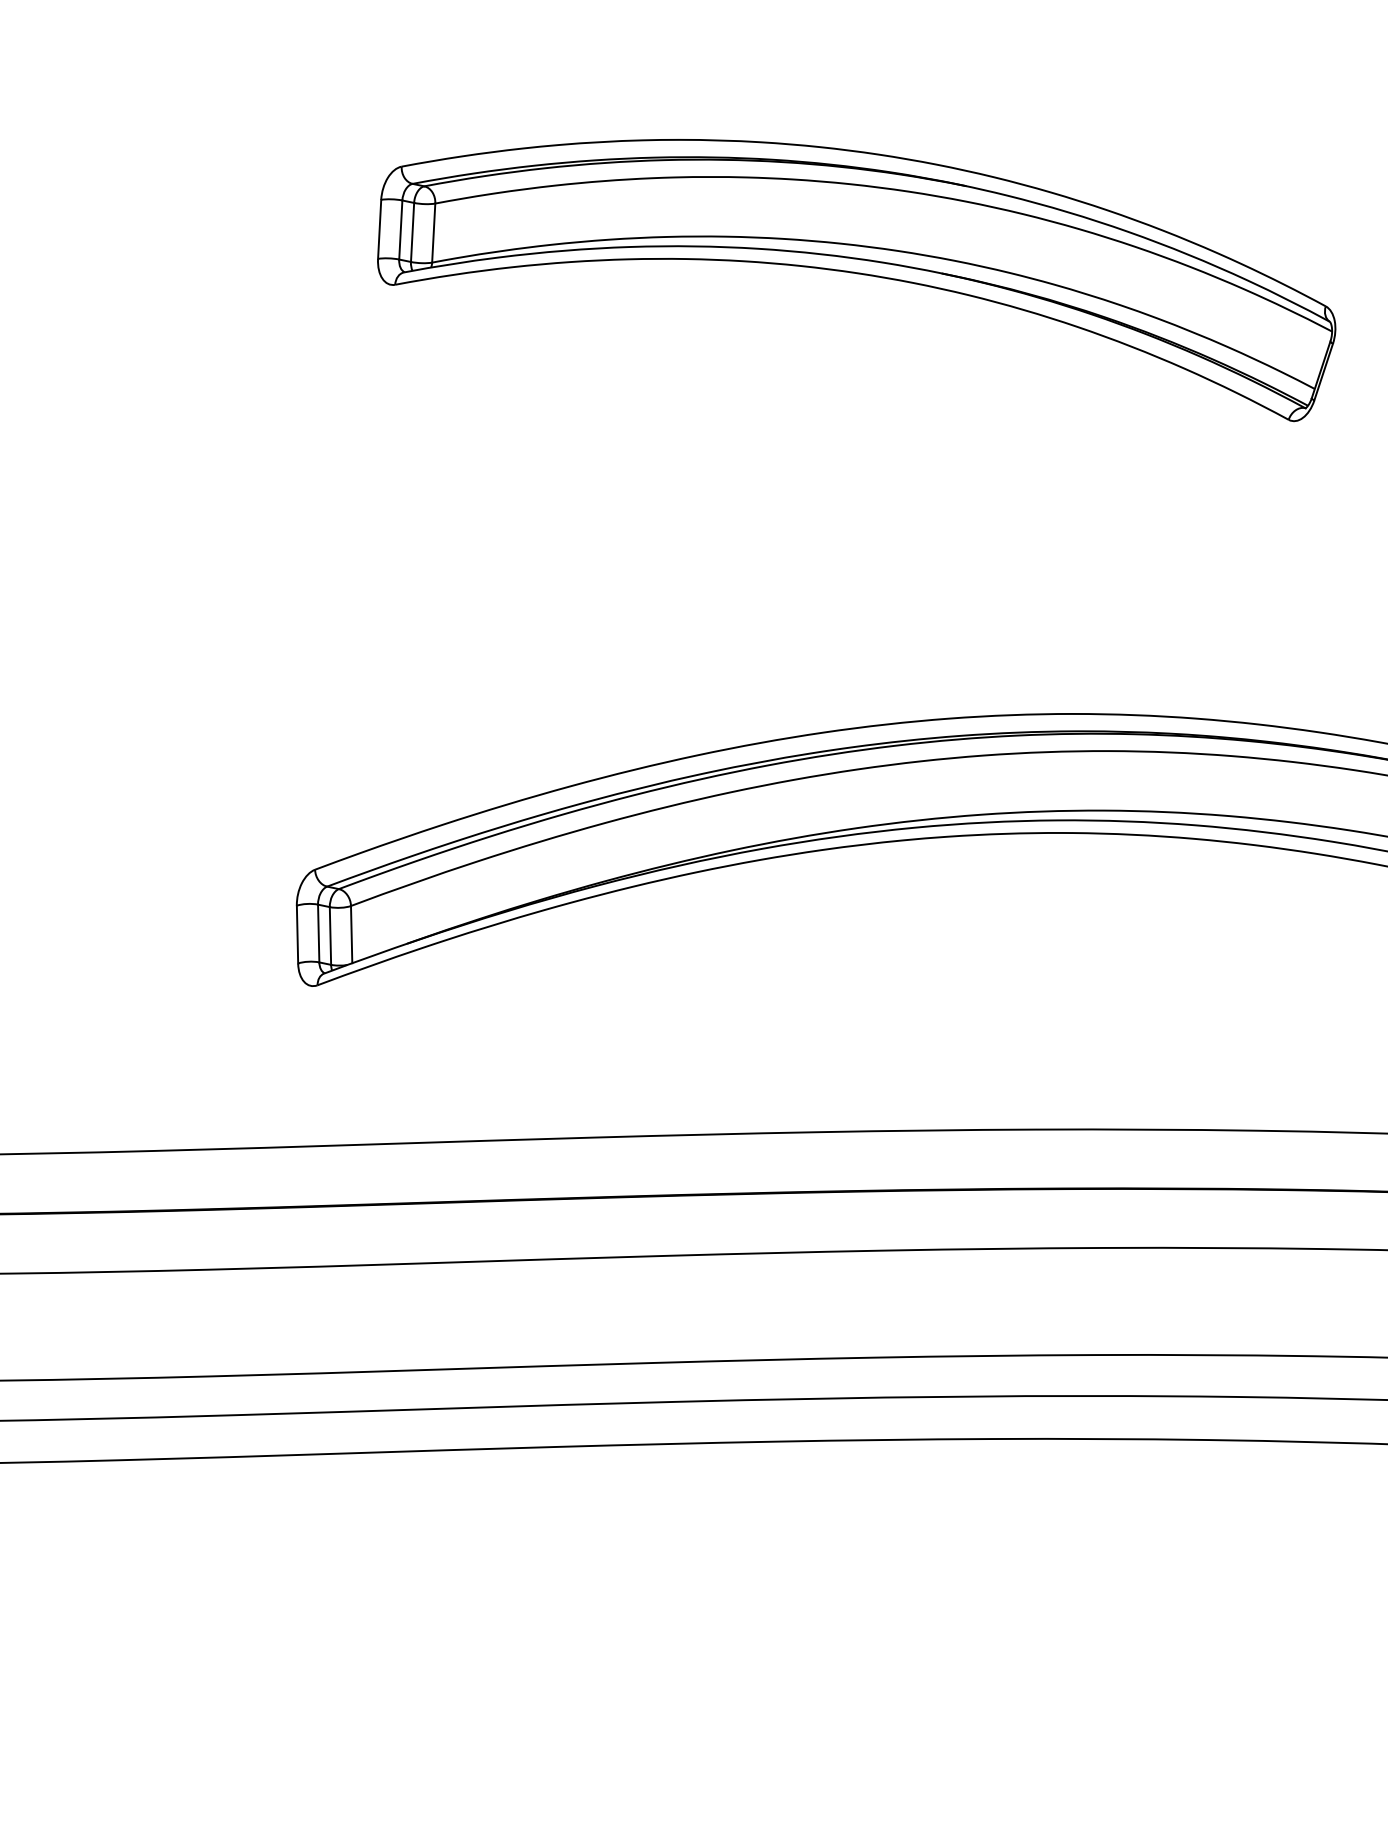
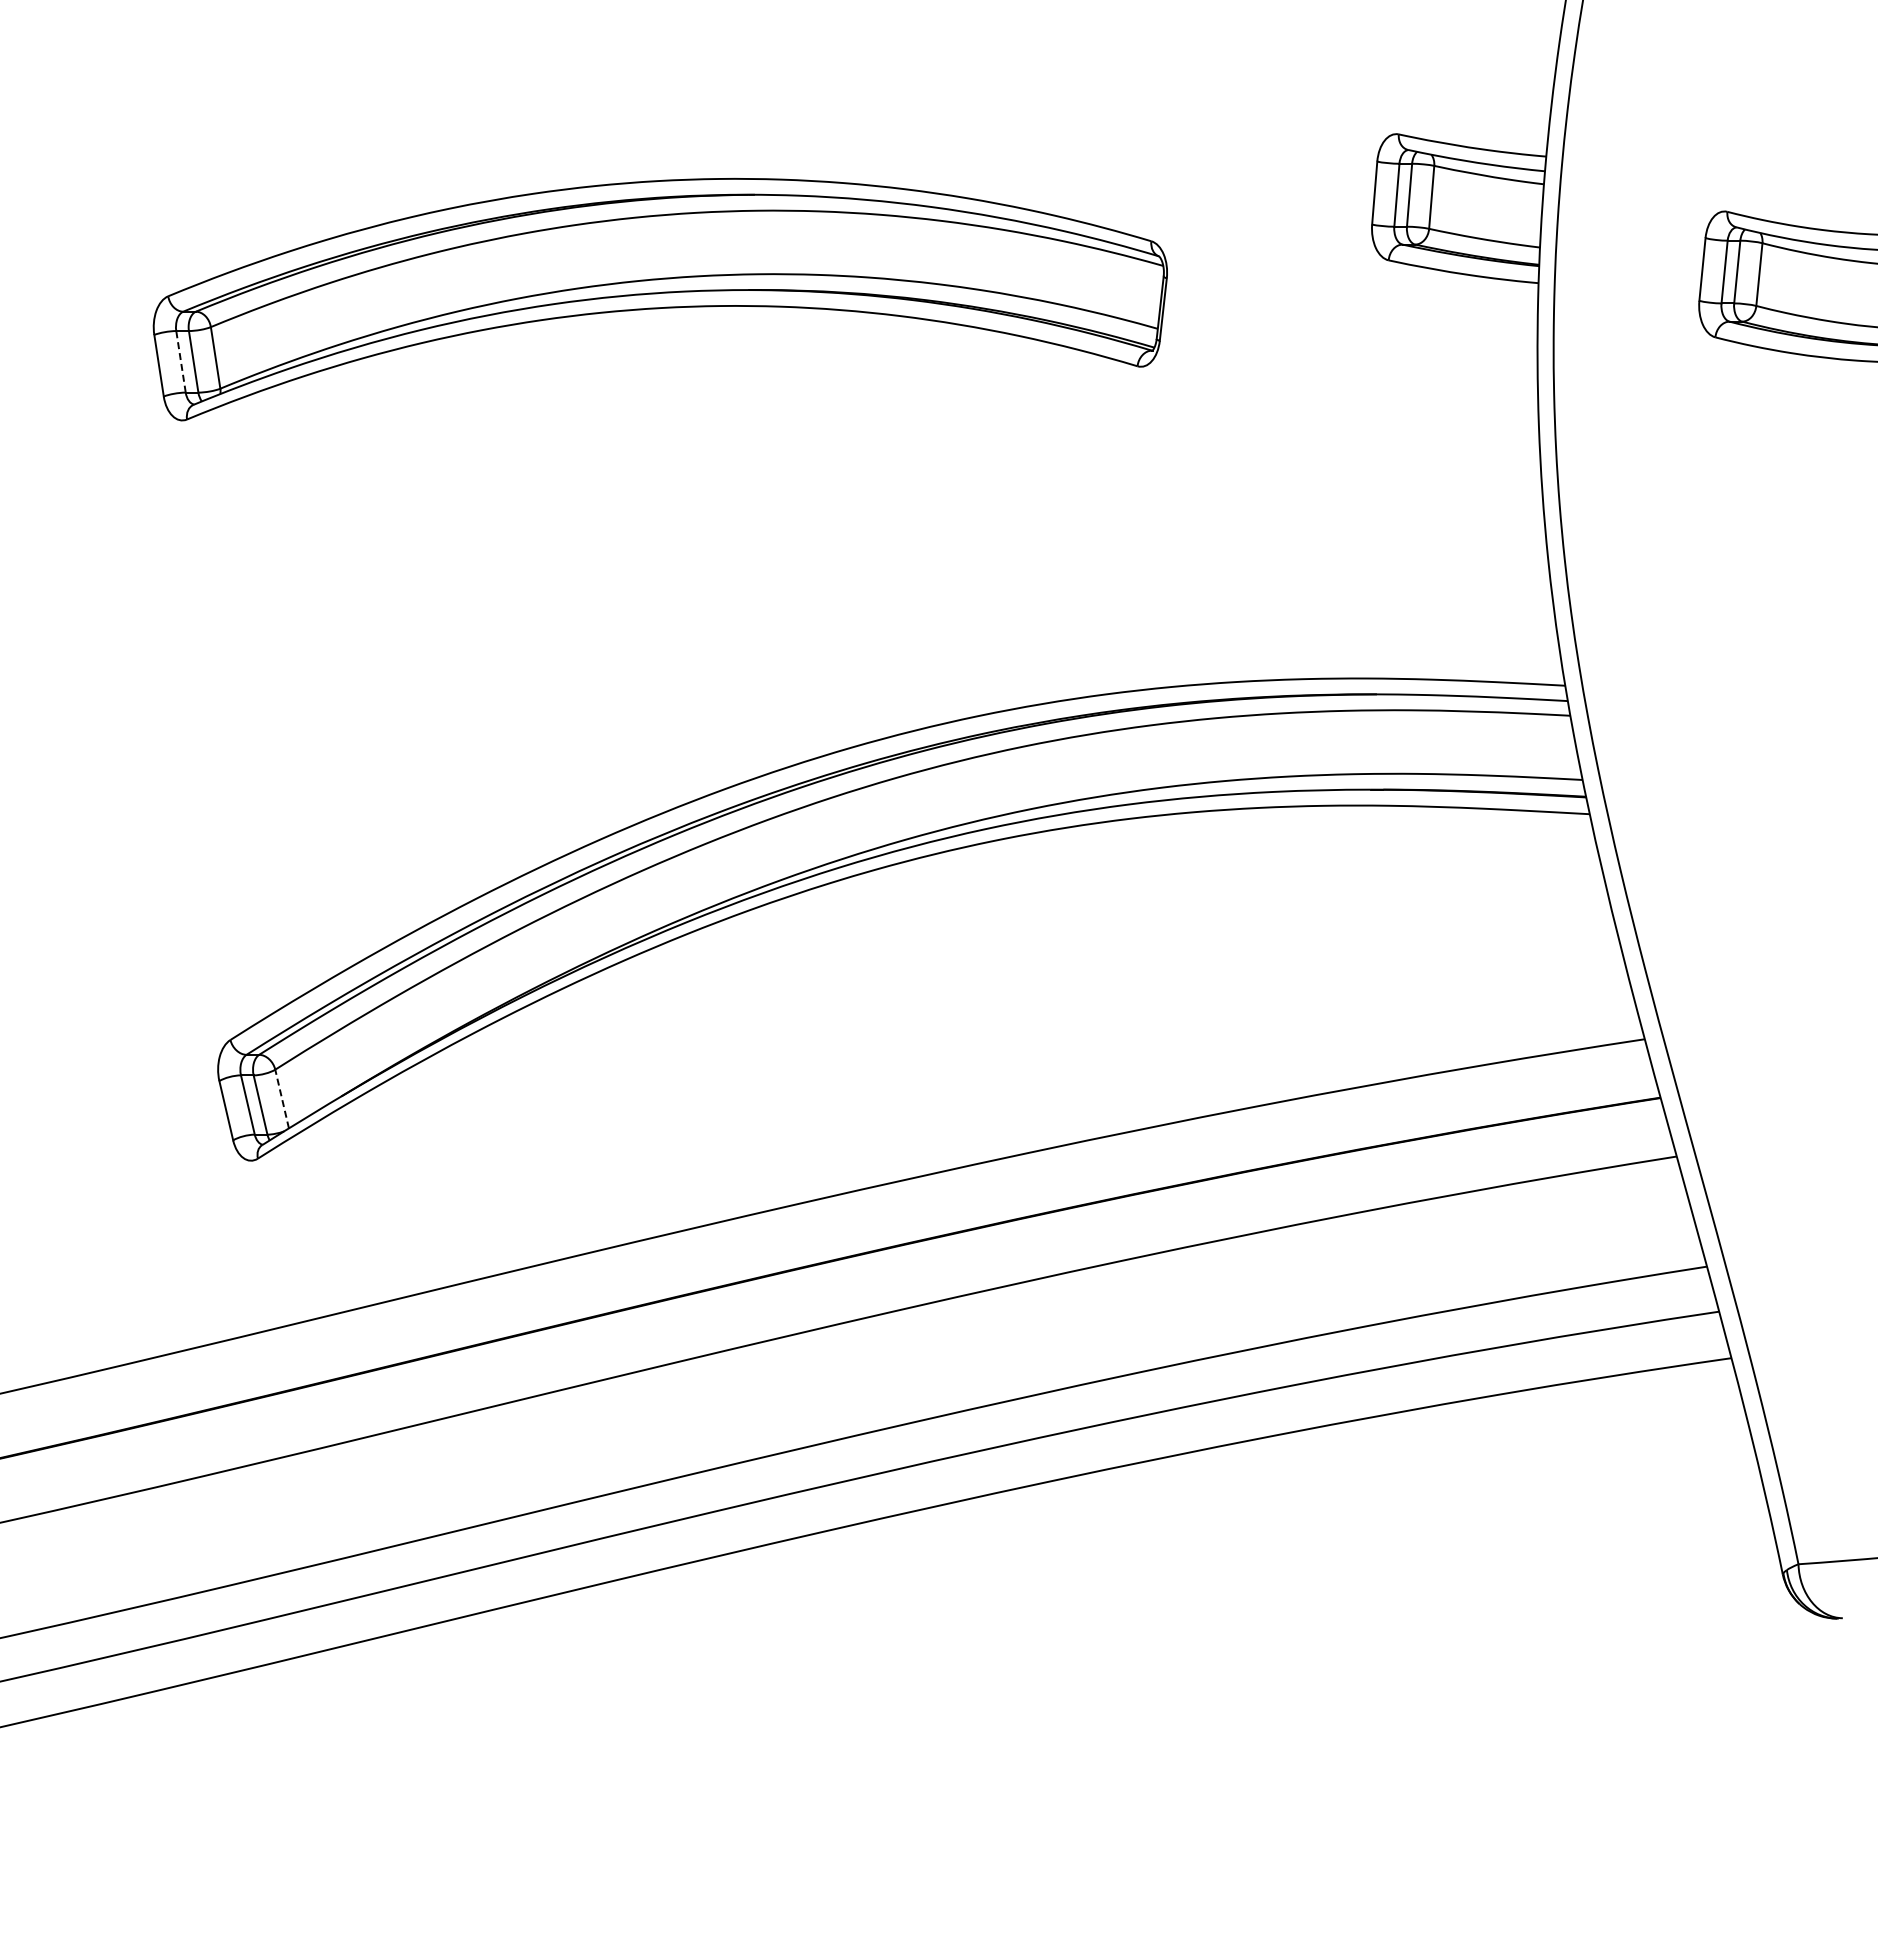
line: (400, 229) -> (180, 361), solid -> dashed
line: (352, 934) -> (282, 1098), solid -> dashed

